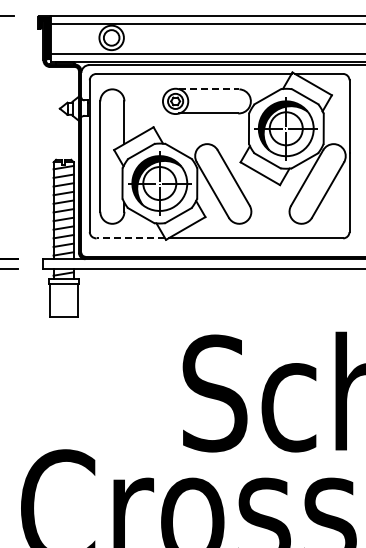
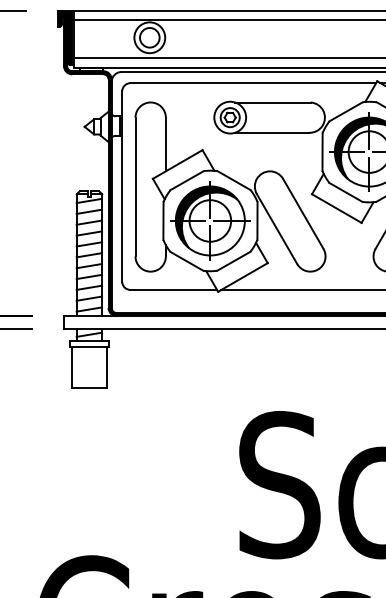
line: (209, 89) -> (272, 102), dashed -> solid
line: (130, 238) -> (173, 290), dashed -> solid

